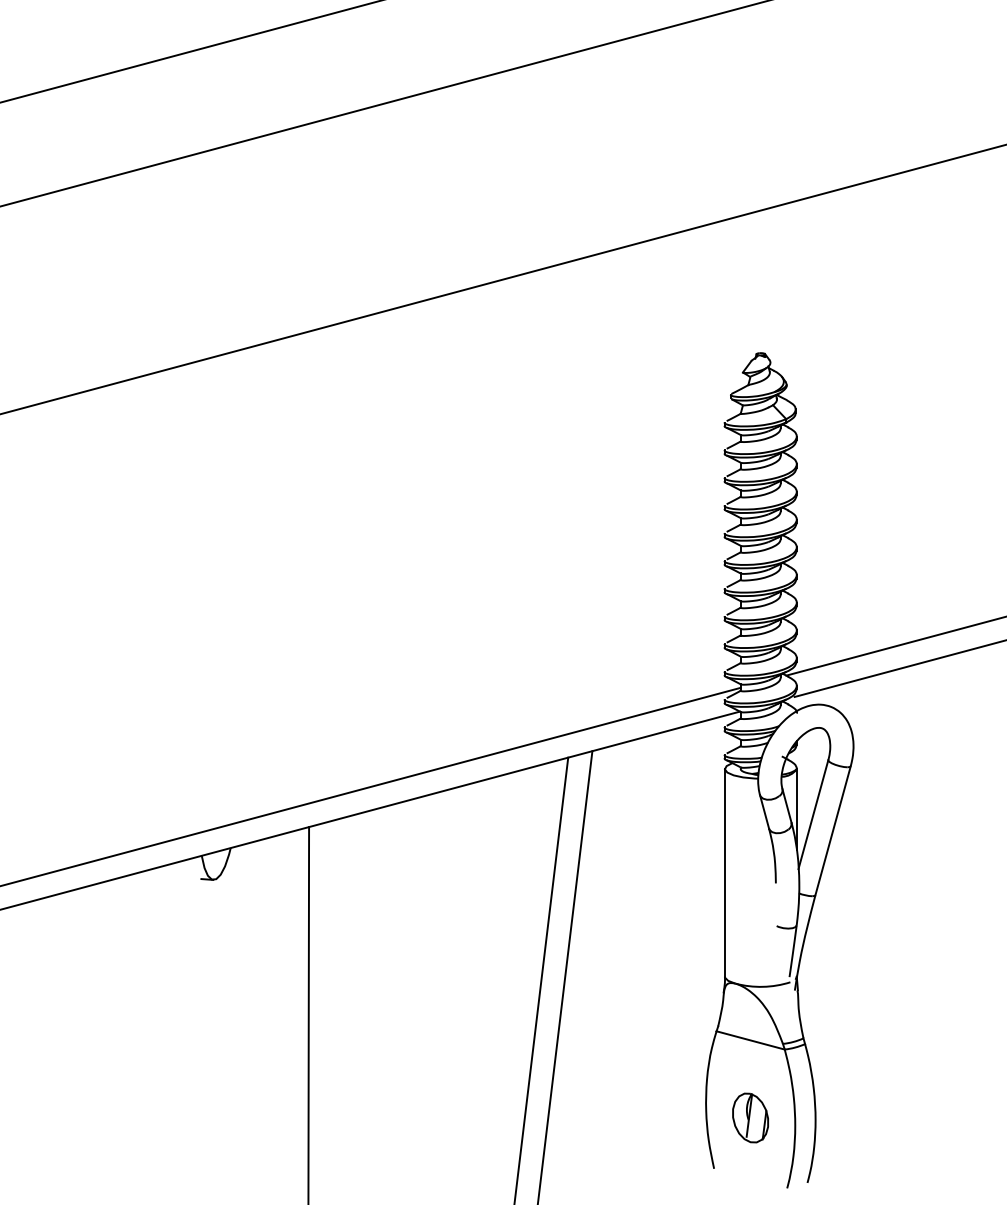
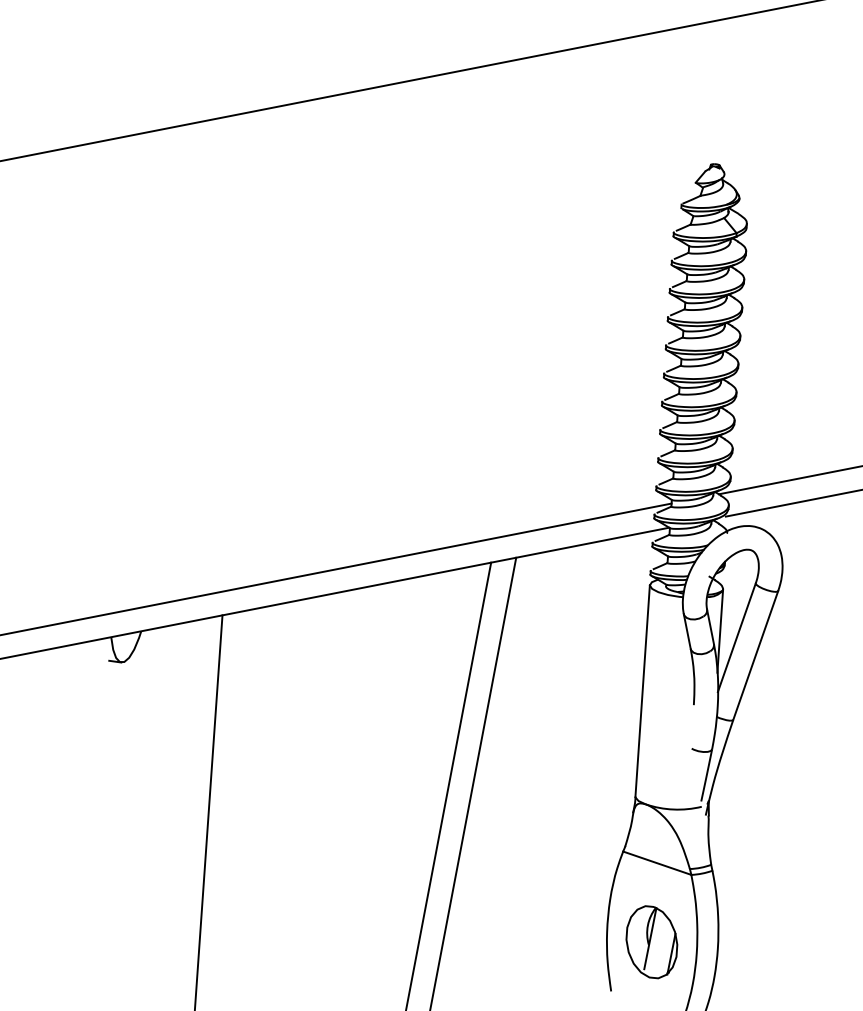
part: (750, 1117) -> (651, 941), size x1.43

